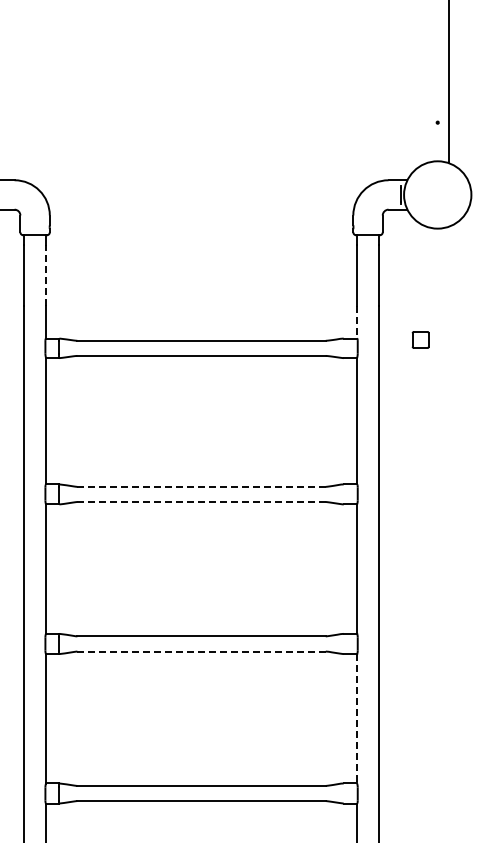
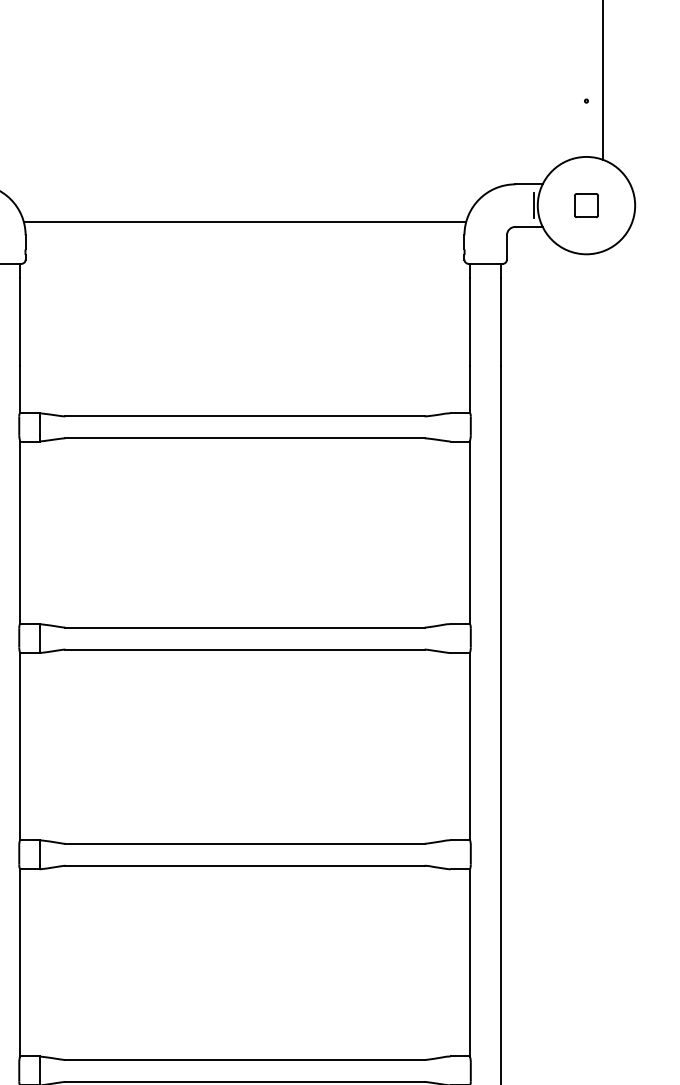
line: (201, 206) -> (244, 222), added
line: (45, 275) -> (19, 322), dashed -> solid
line: (357, 322) -> (470, 389), dashed -> solid
part: (420, 339) -> (586, 204), moved
line: (202, 486) -> (246, 627), dashed -> solid
line: (202, 502) -> (246, 650), dashed -> solid
line: (202, 651) -> (246, 865), dashed -> solid
line: (357, 718) -> (470, 962), dashed -> solid

